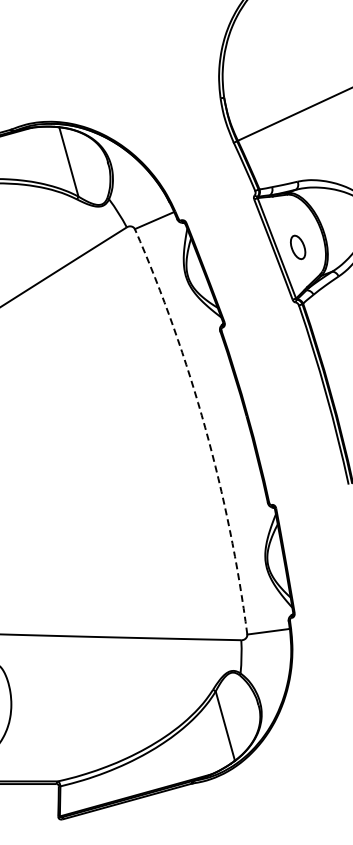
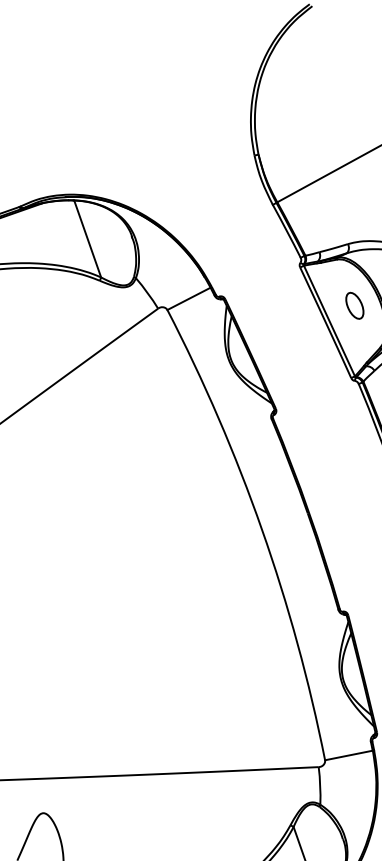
part: (298, 247) -> (355, 305), moved
arc: (205, 427) -> (262, 529), dashed -> solid

